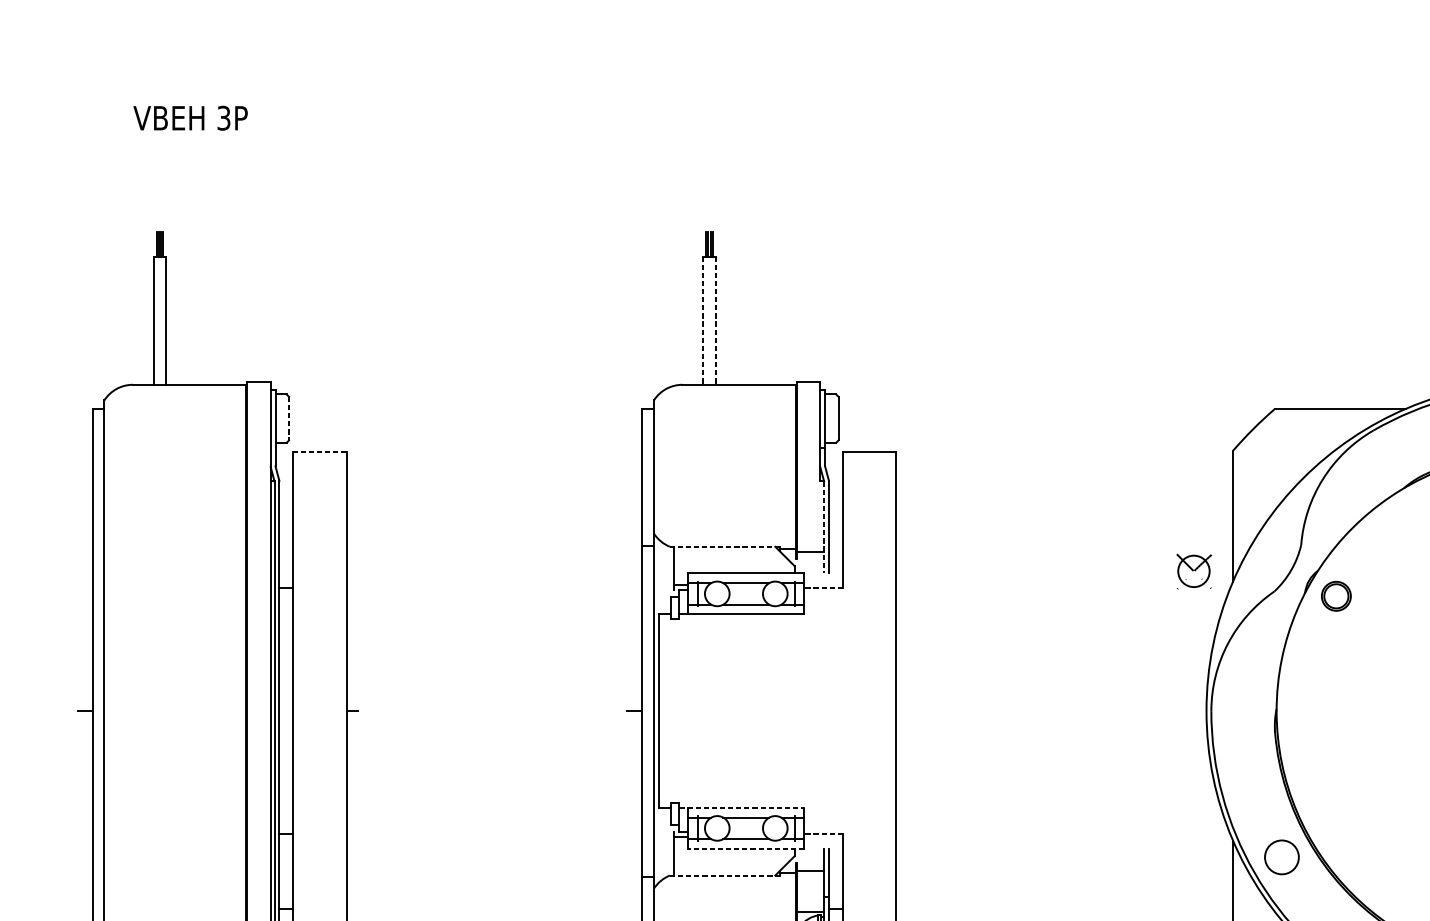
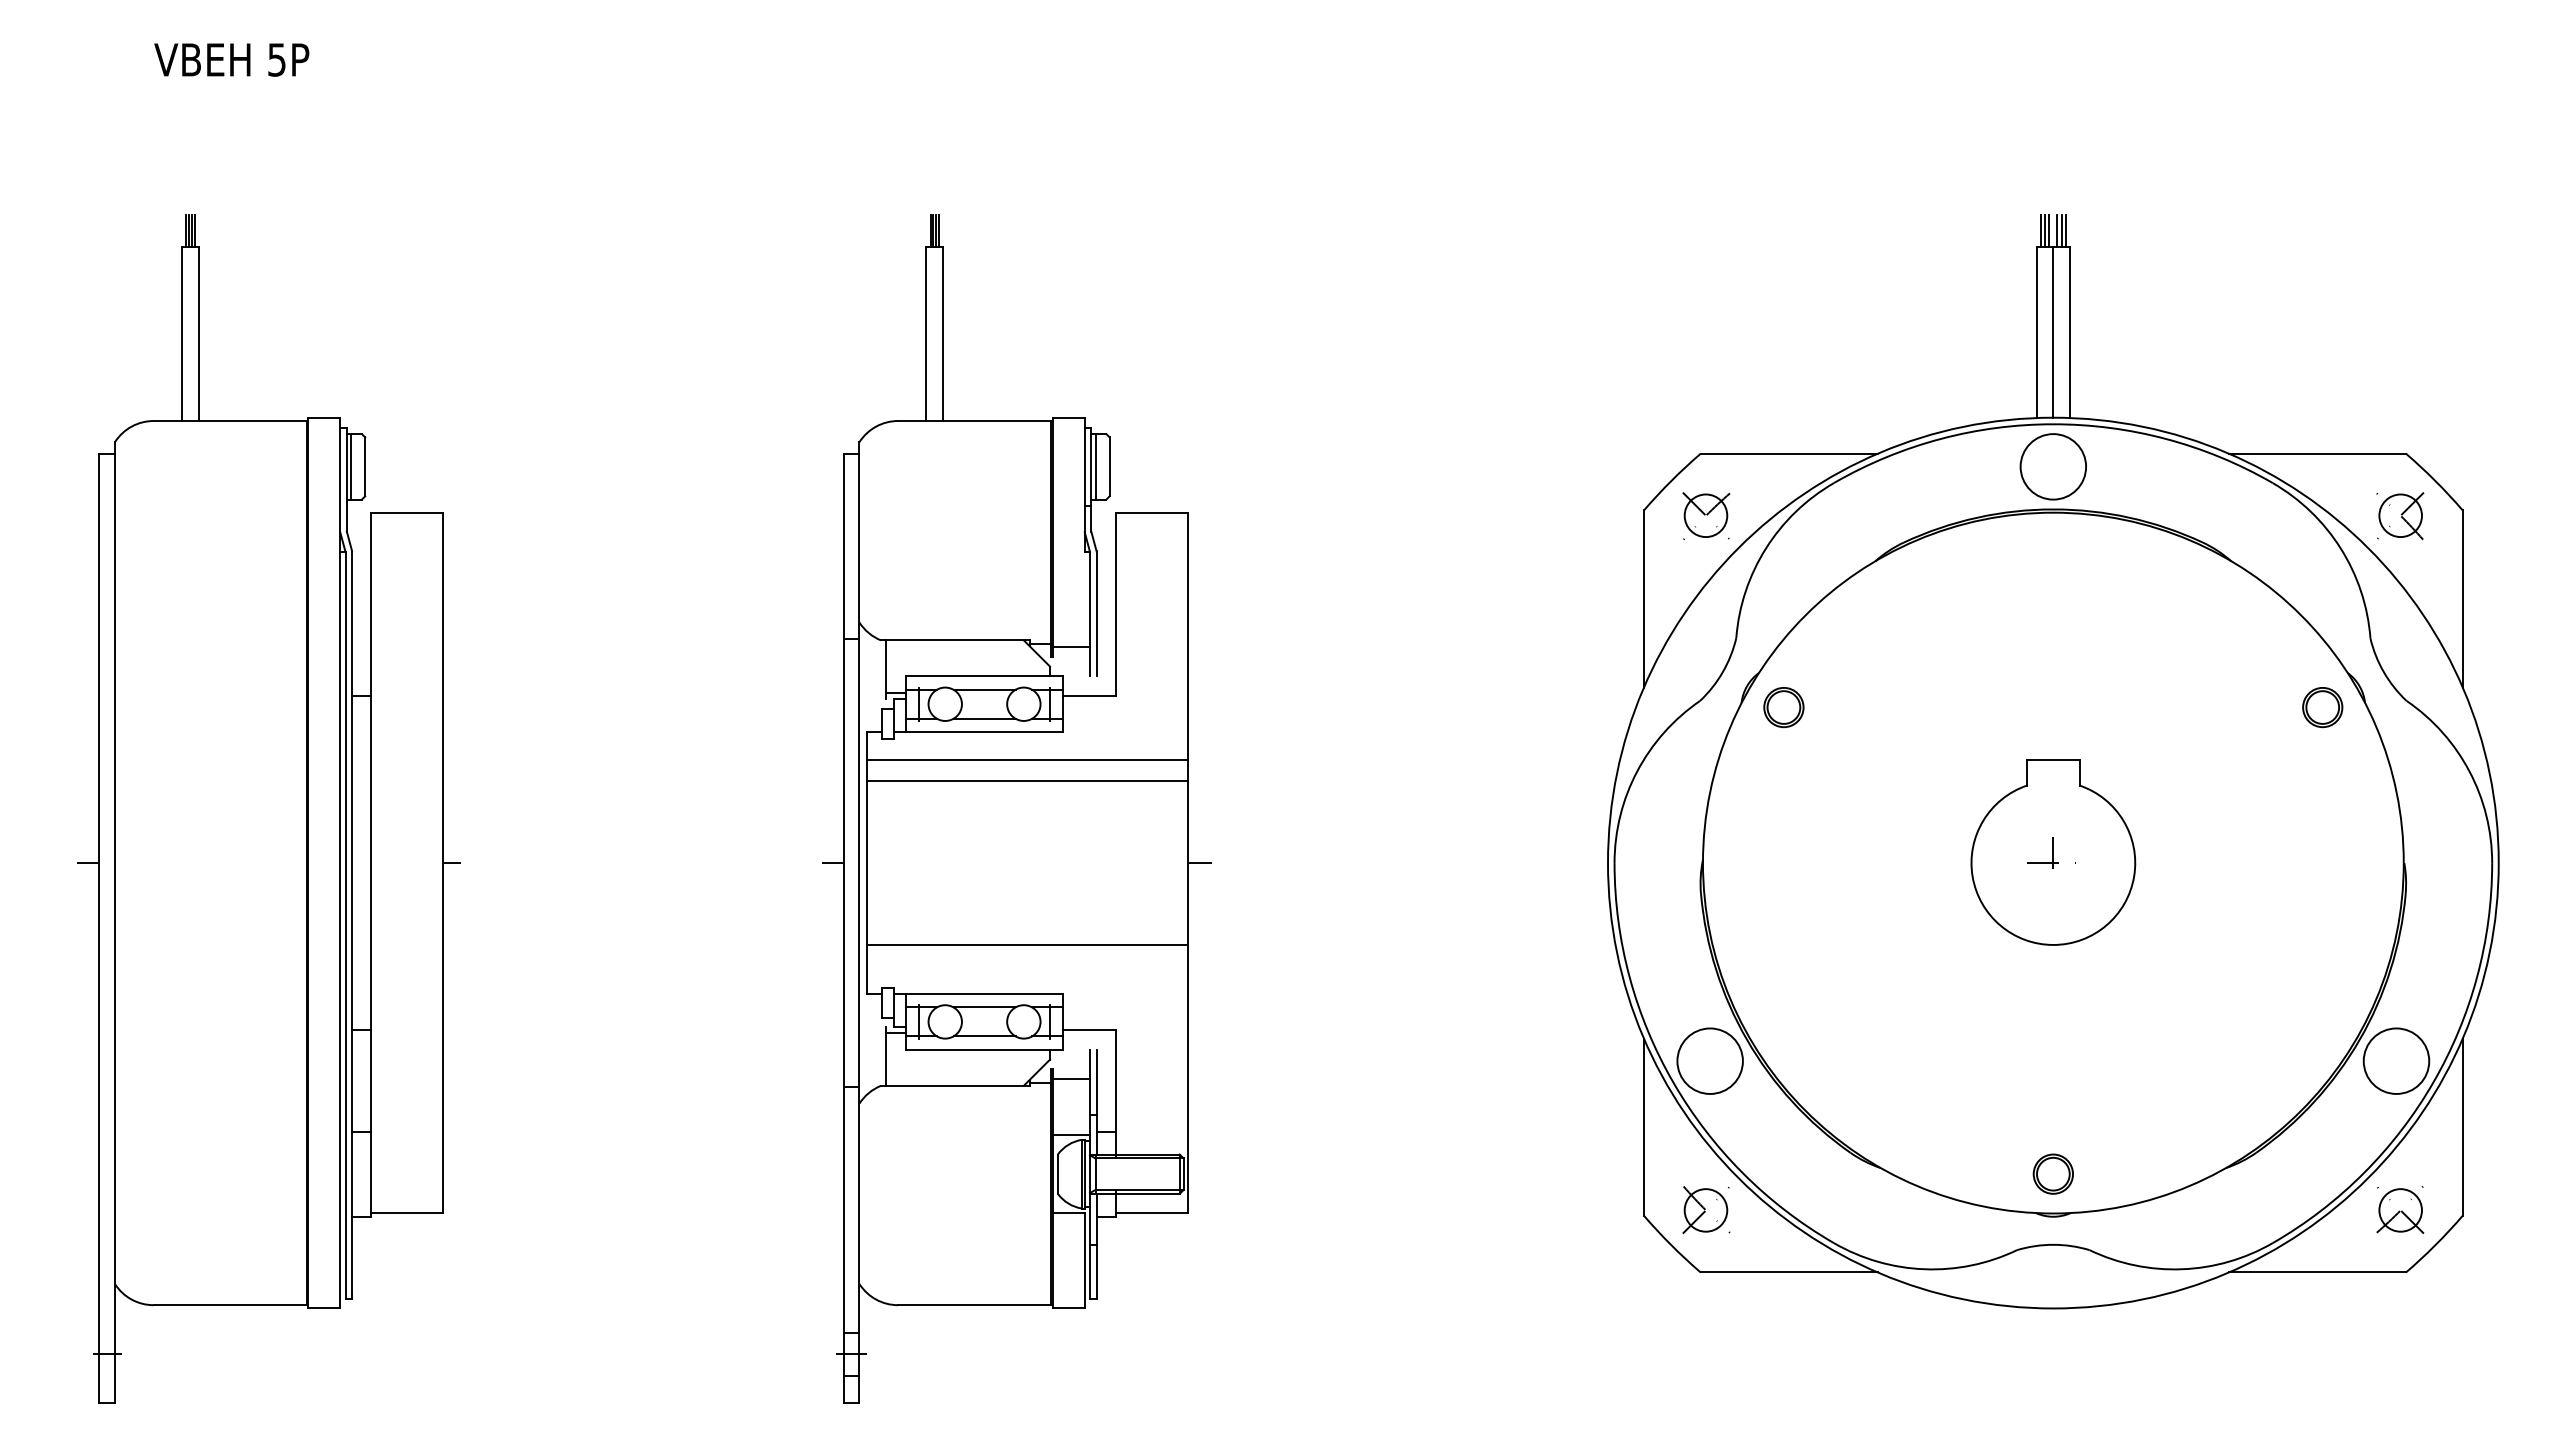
text: (223, 117) -> (276, 59), 3P -> 5P
line: (703, 320) -> (926, 334), dashed -> solid
line: (715, 320) -> (943, 334), dashed -> solid
line: (278, 418) -> (351, 466), added
line: (828, 418) -> (1095, 466), added
line: (289, 419) -> (365, 467), dashed -> solid
line: (319, 452) -> (406, 512), dashed -> solid
line: (824, 527) -> (1090, 614), dashed -> solid
line: (724, 546) -> (955, 640), dashed -> solid
part: (1194, 571) -> (1706, 515), moved
line: (823, 588) -> (1088, 696), dashed -> solid
line: (777, 634) -> (1026, 759), added
line: (777, 650) -> (1026, 781), added
line: (904, 711) -> (1199, 863), added
line: (777, 771) -> (1026, 944), added
line: (741, 808) -> (978, 994), dashed -> solid
line: (823, 834) -> (1088, 1030), dashed -> solid
line: (746, 848) -> (984, 1049), dashed -> solid
circle: (1281, 856) -> (1709, 1060), size x1.43
line: (724, 875) -> (955, 1085), dashed -> solid

